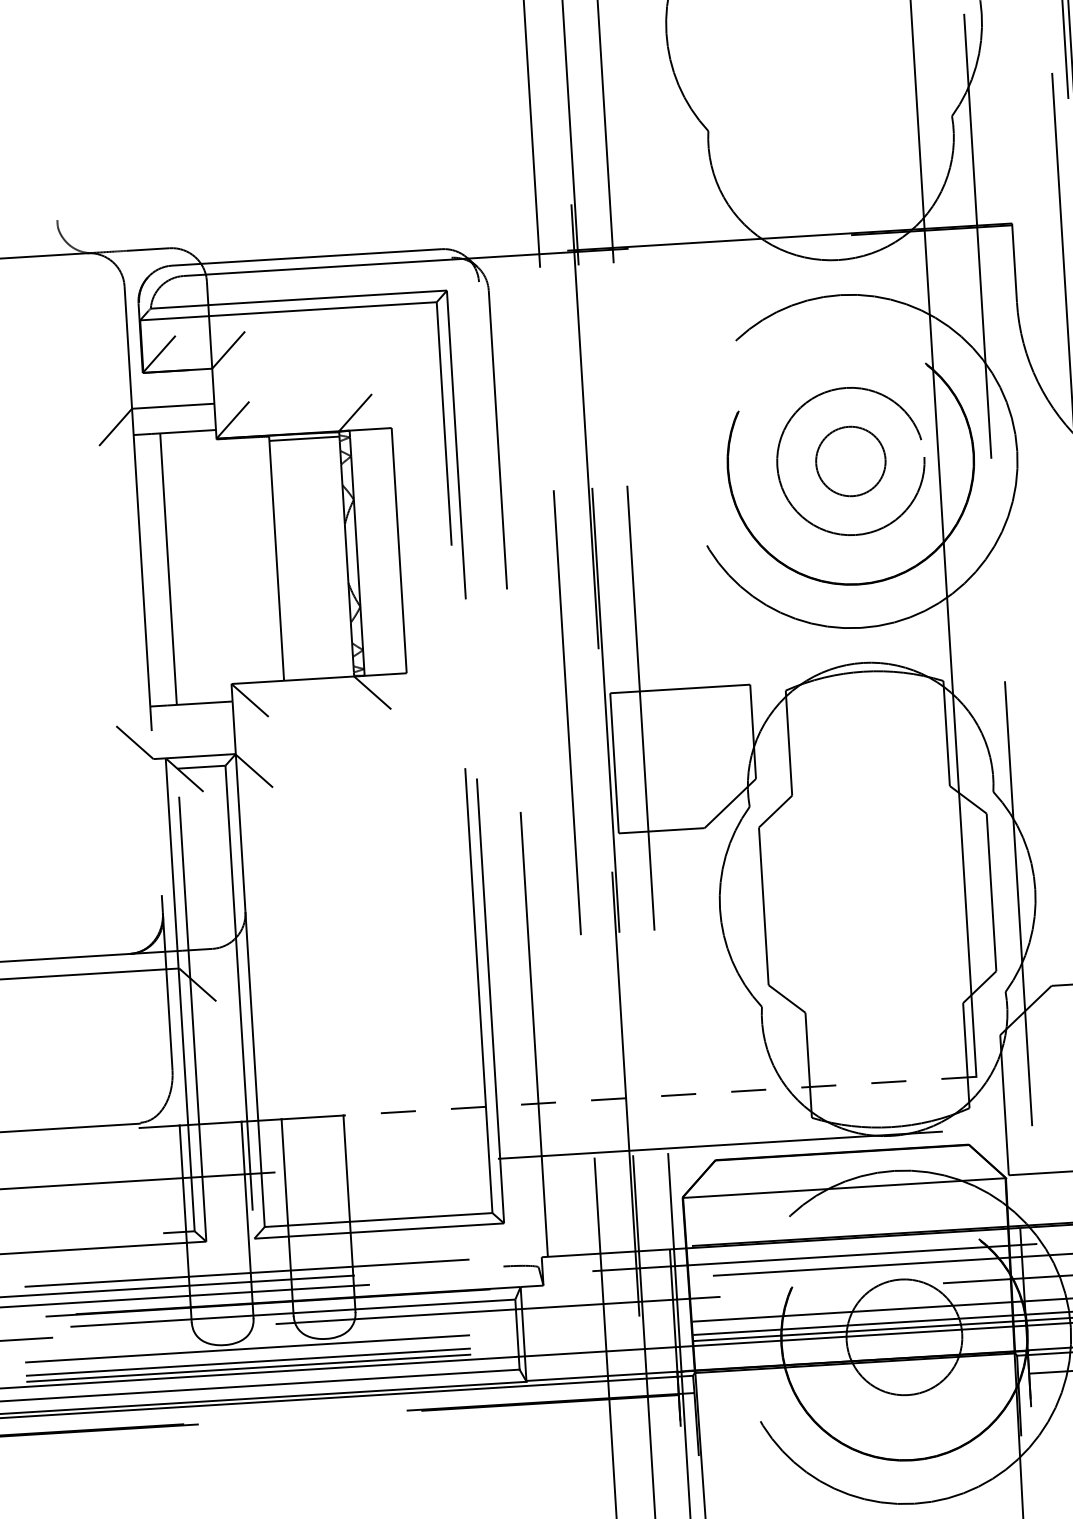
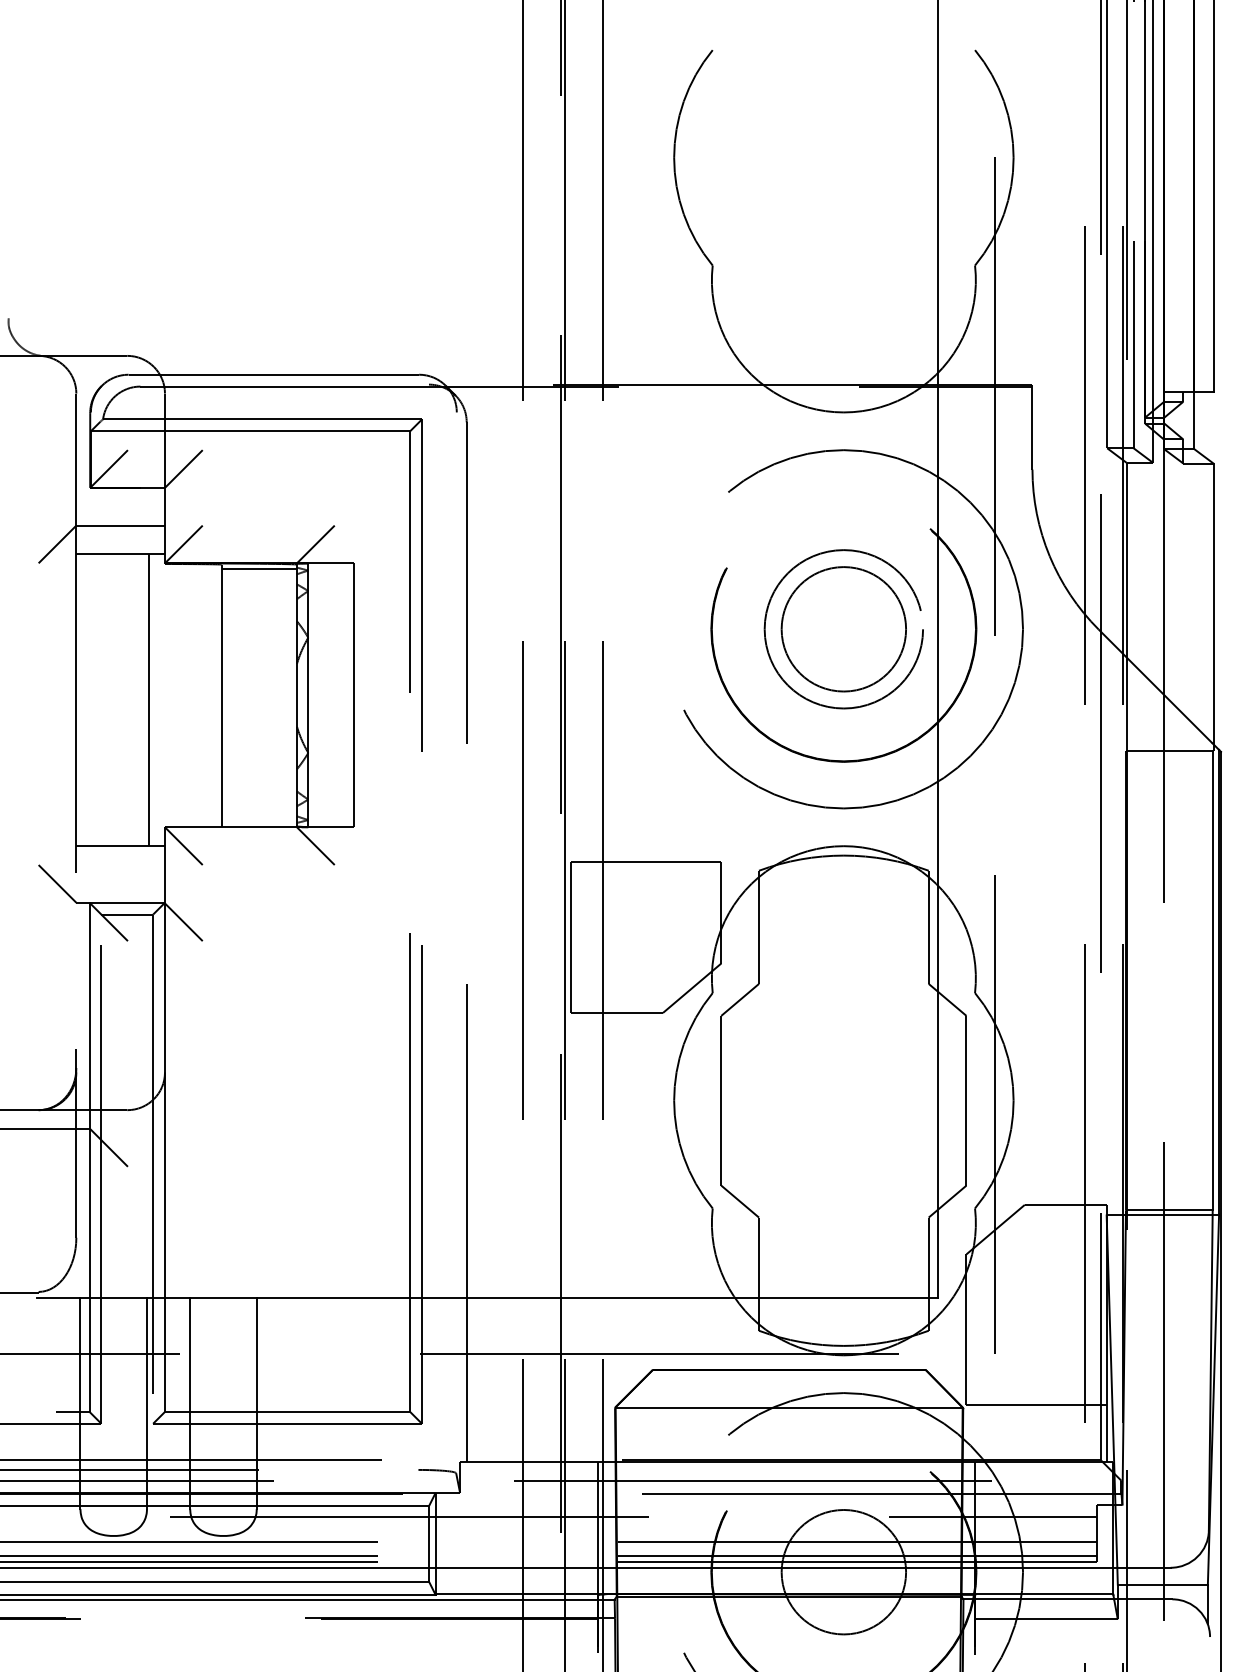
circle: (850, 461) -> (843, 629), size x1.67
line: (168, 568) -> (148, 699), moved
line: (659, 1096) -> (597, 1297), dashed -> solid

